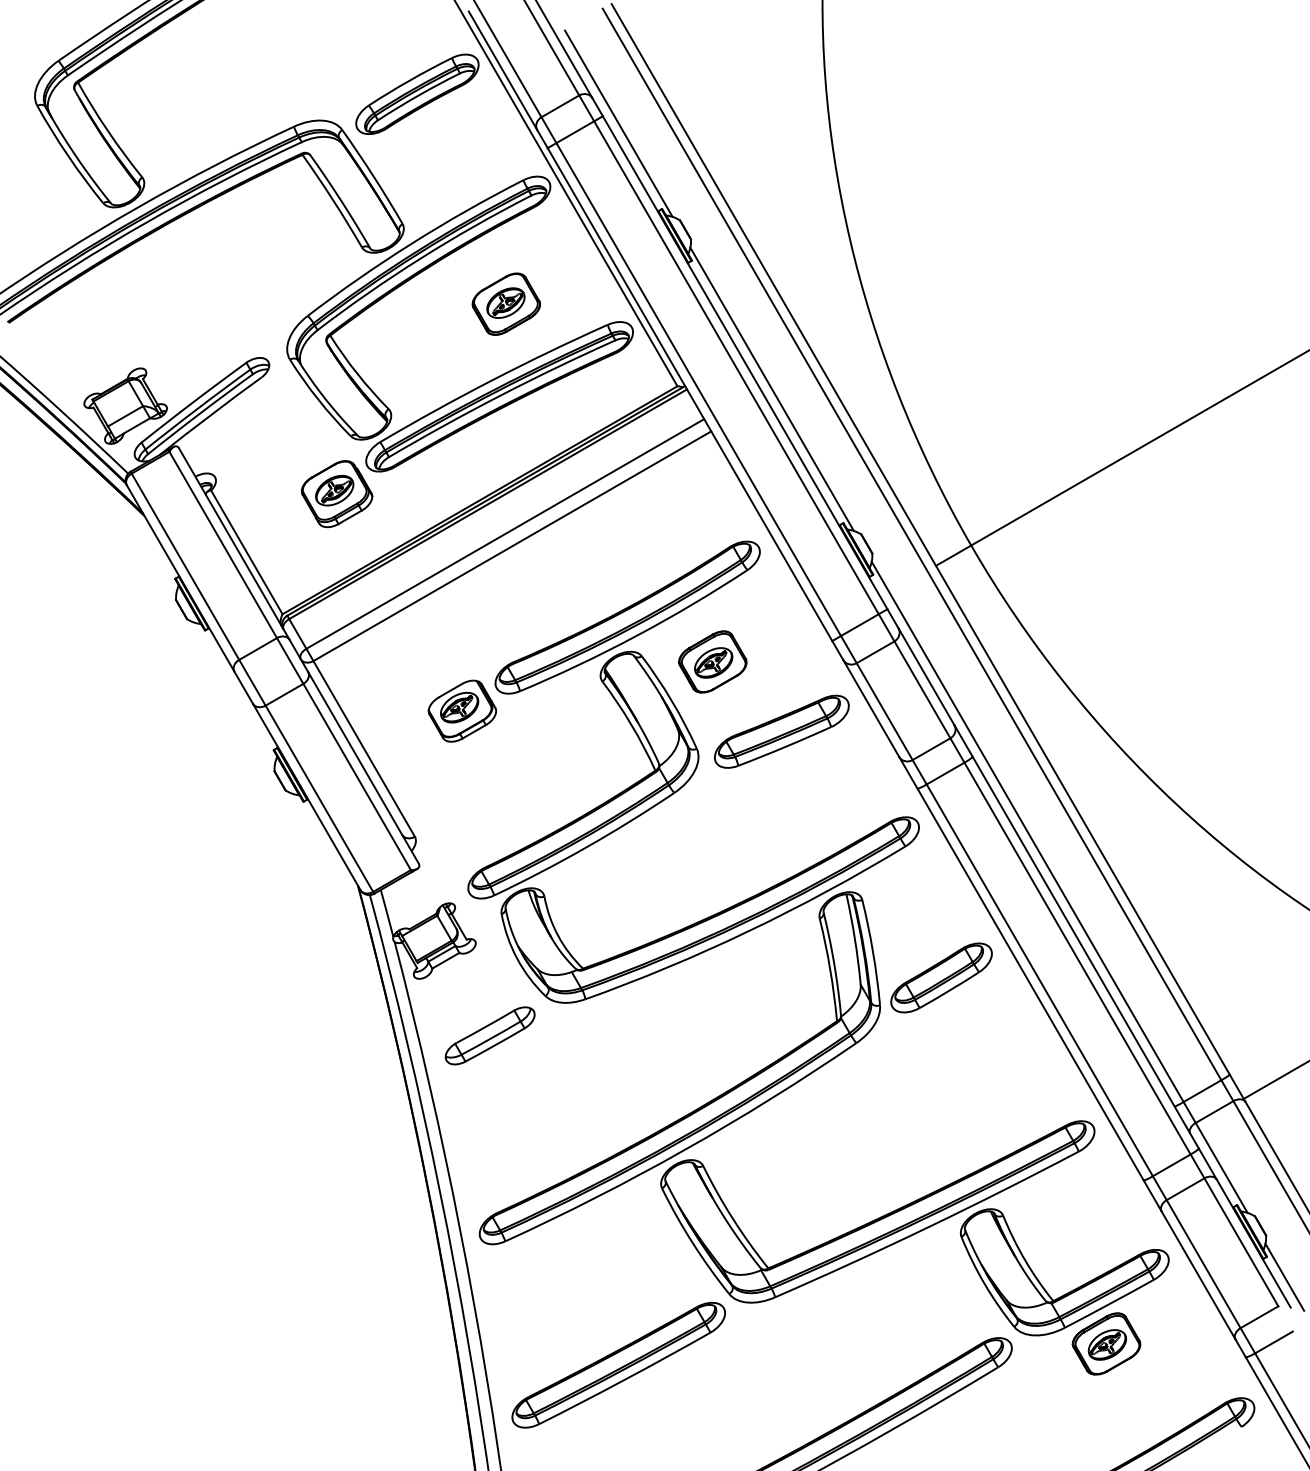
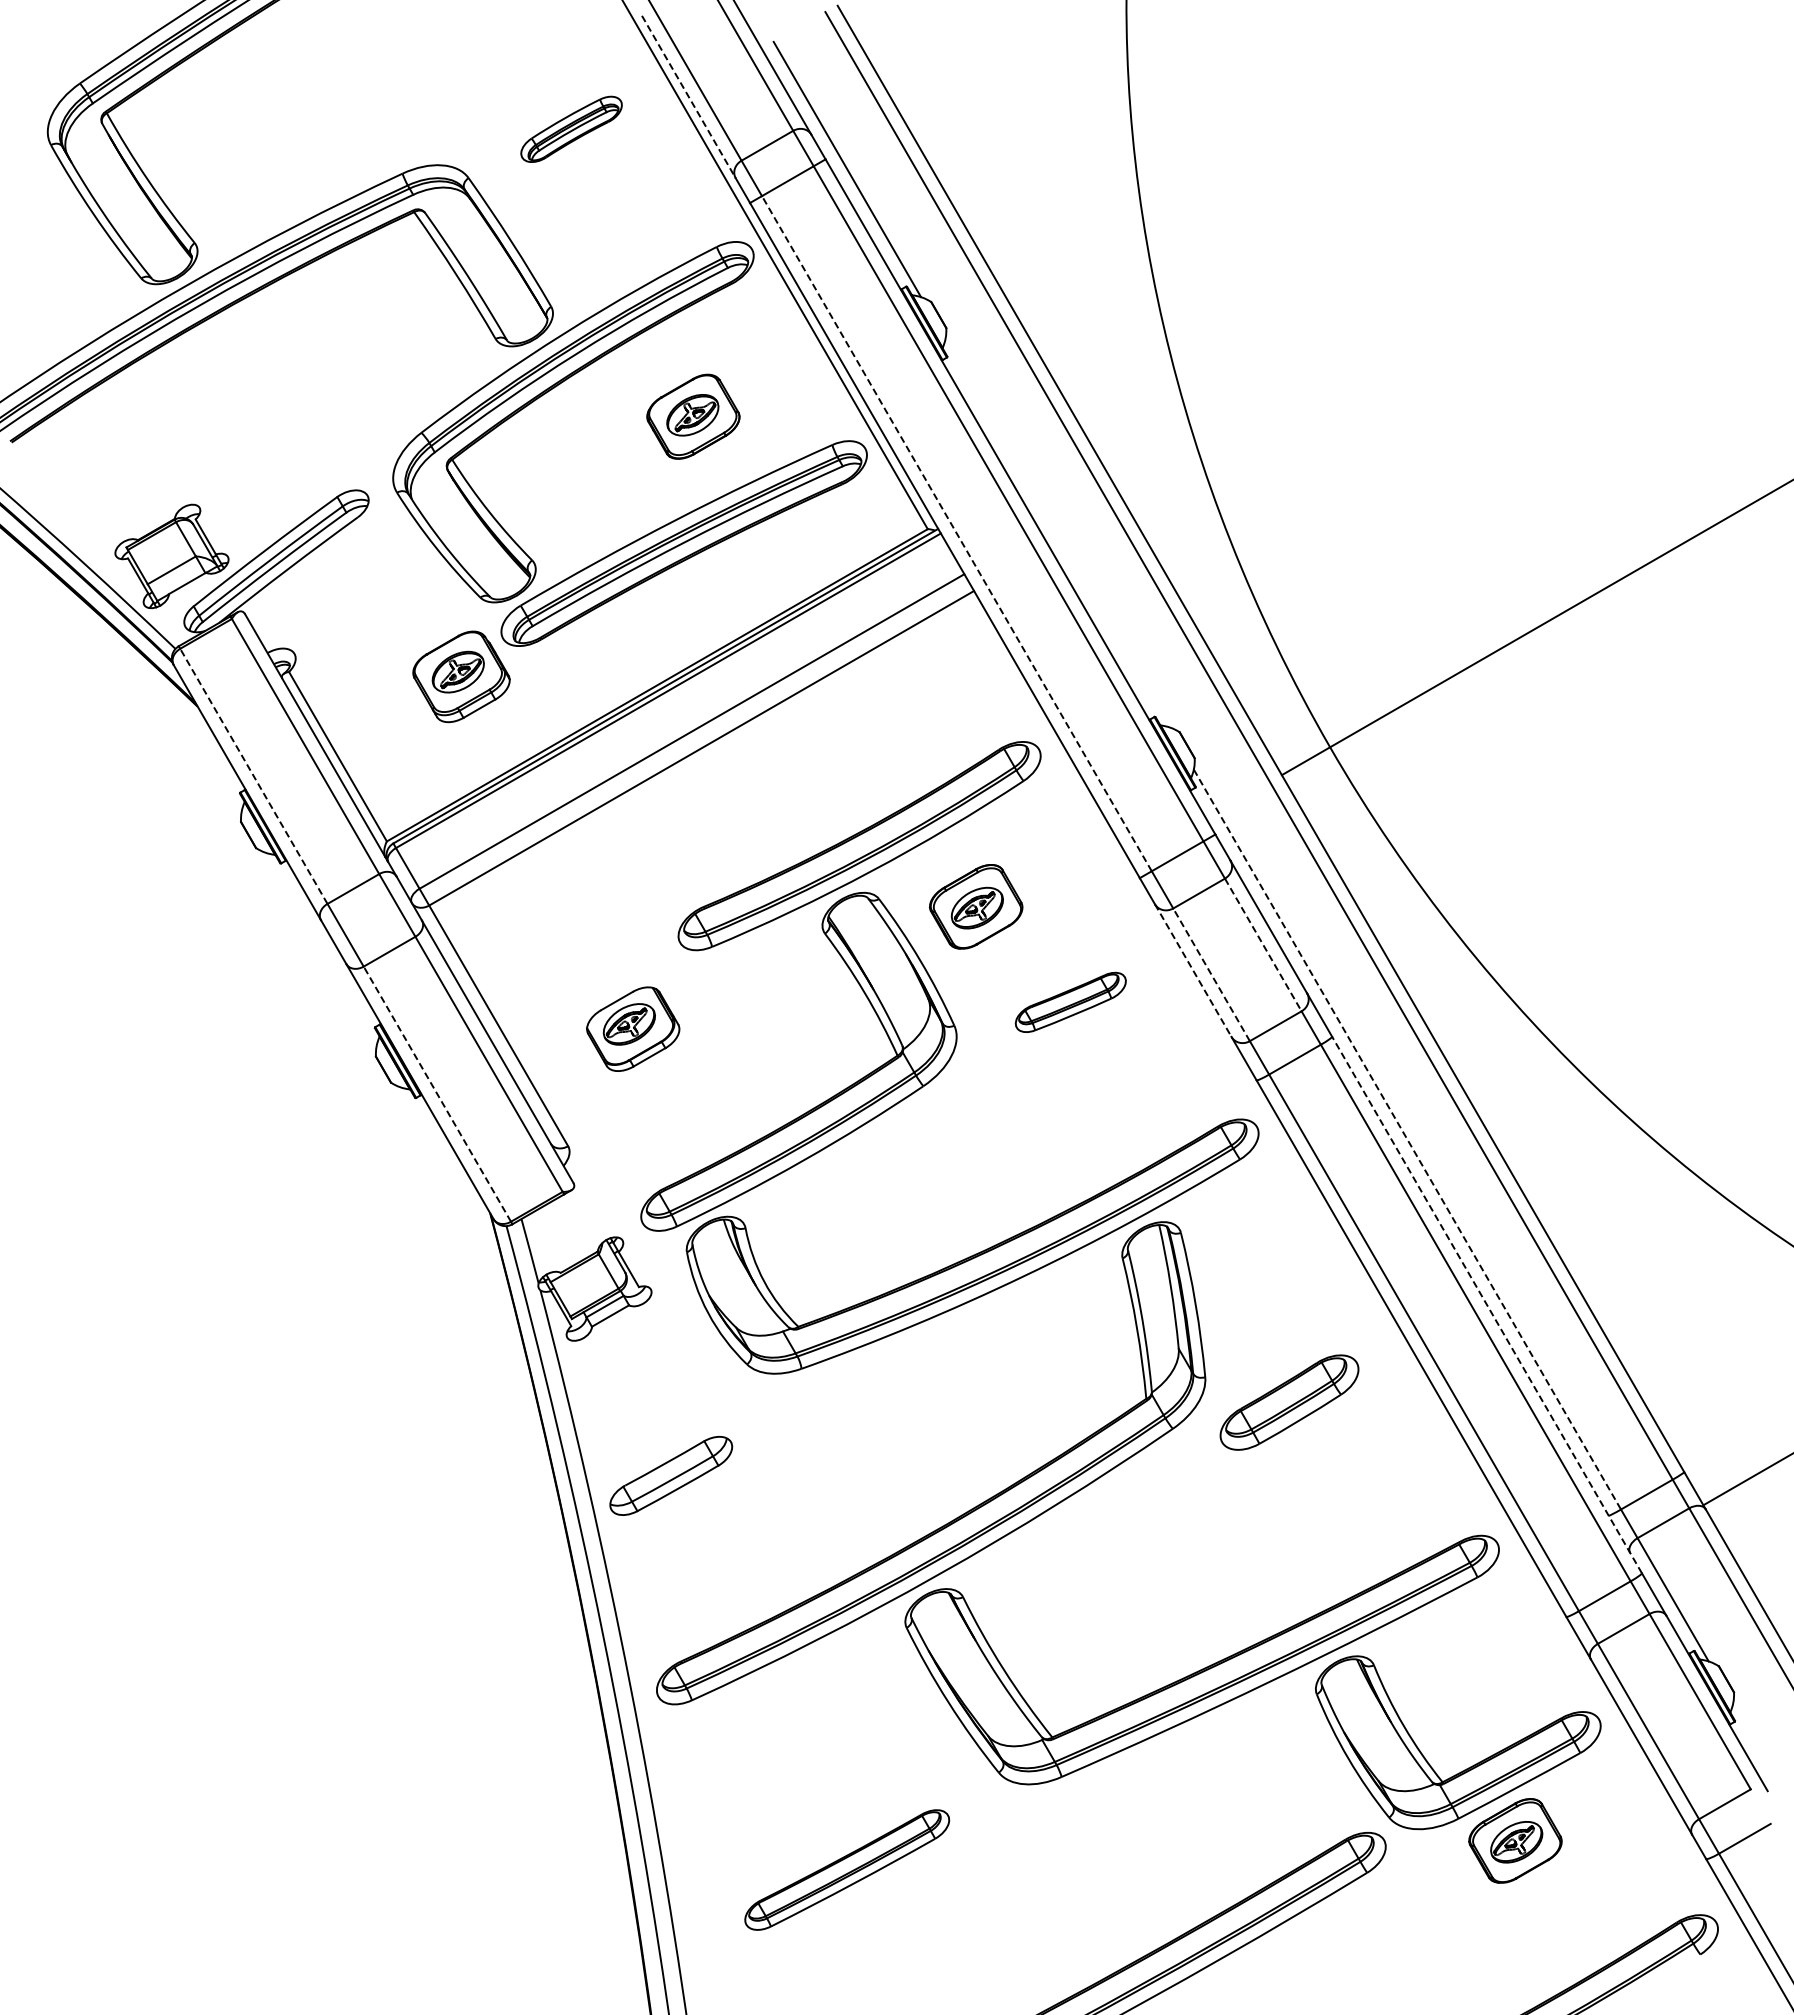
line: (502, 71) -> (688, 97), solid -> dashed
part: (417, 94) -> (571, 129), size x0.6
line: (698, 389) -> (956, 533), solid -> dashed
line: (772, 389) -> (1057, 533), removed
line: (185, 566) -> (253, 775), solid -> dashed
line: (922, 689) -> (1263, 944), solid -> dashed
line: (871, 708) -> (1193, 970), solid -> dashed
part: (462, 710) -> (633, 1028), moved
line: (884, 711) -> (1211, 974), solid -> dashed
part: (781, 731) -> (1070, 1002), size x0.6
line: (319, 798) -> (437, 1093), solid -> dashed
line: (1027, 832) -> (1407, 1140), solid -> dashed
line: (1086, 953) -> (1487, 1305), solid -> dashed
part: (941, 977) -> (1289, 1402), moved
part: (490, 1035) -> (671, 1475), moved
line: (1284, 1277) -> (1759, 1749), removed
part: (618, 1364) -> (846, 1869), size x0.7

